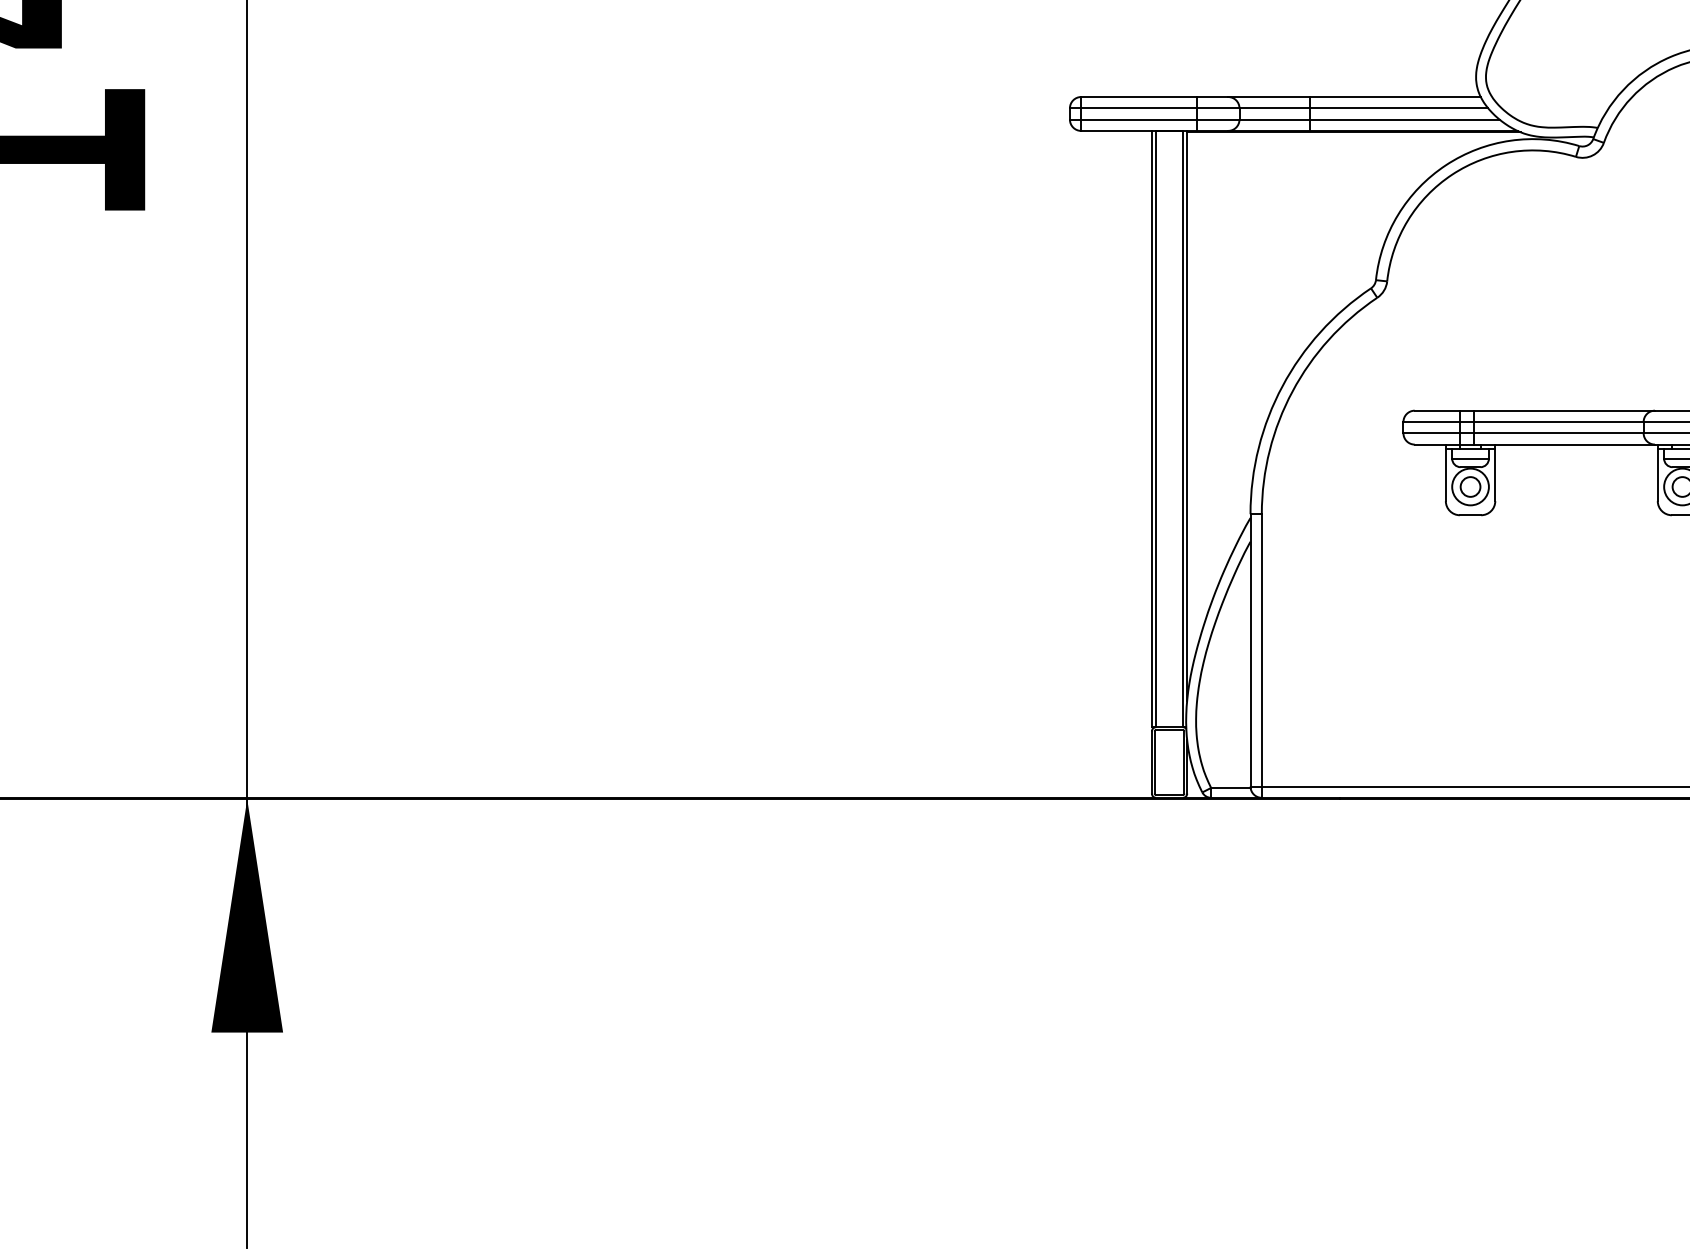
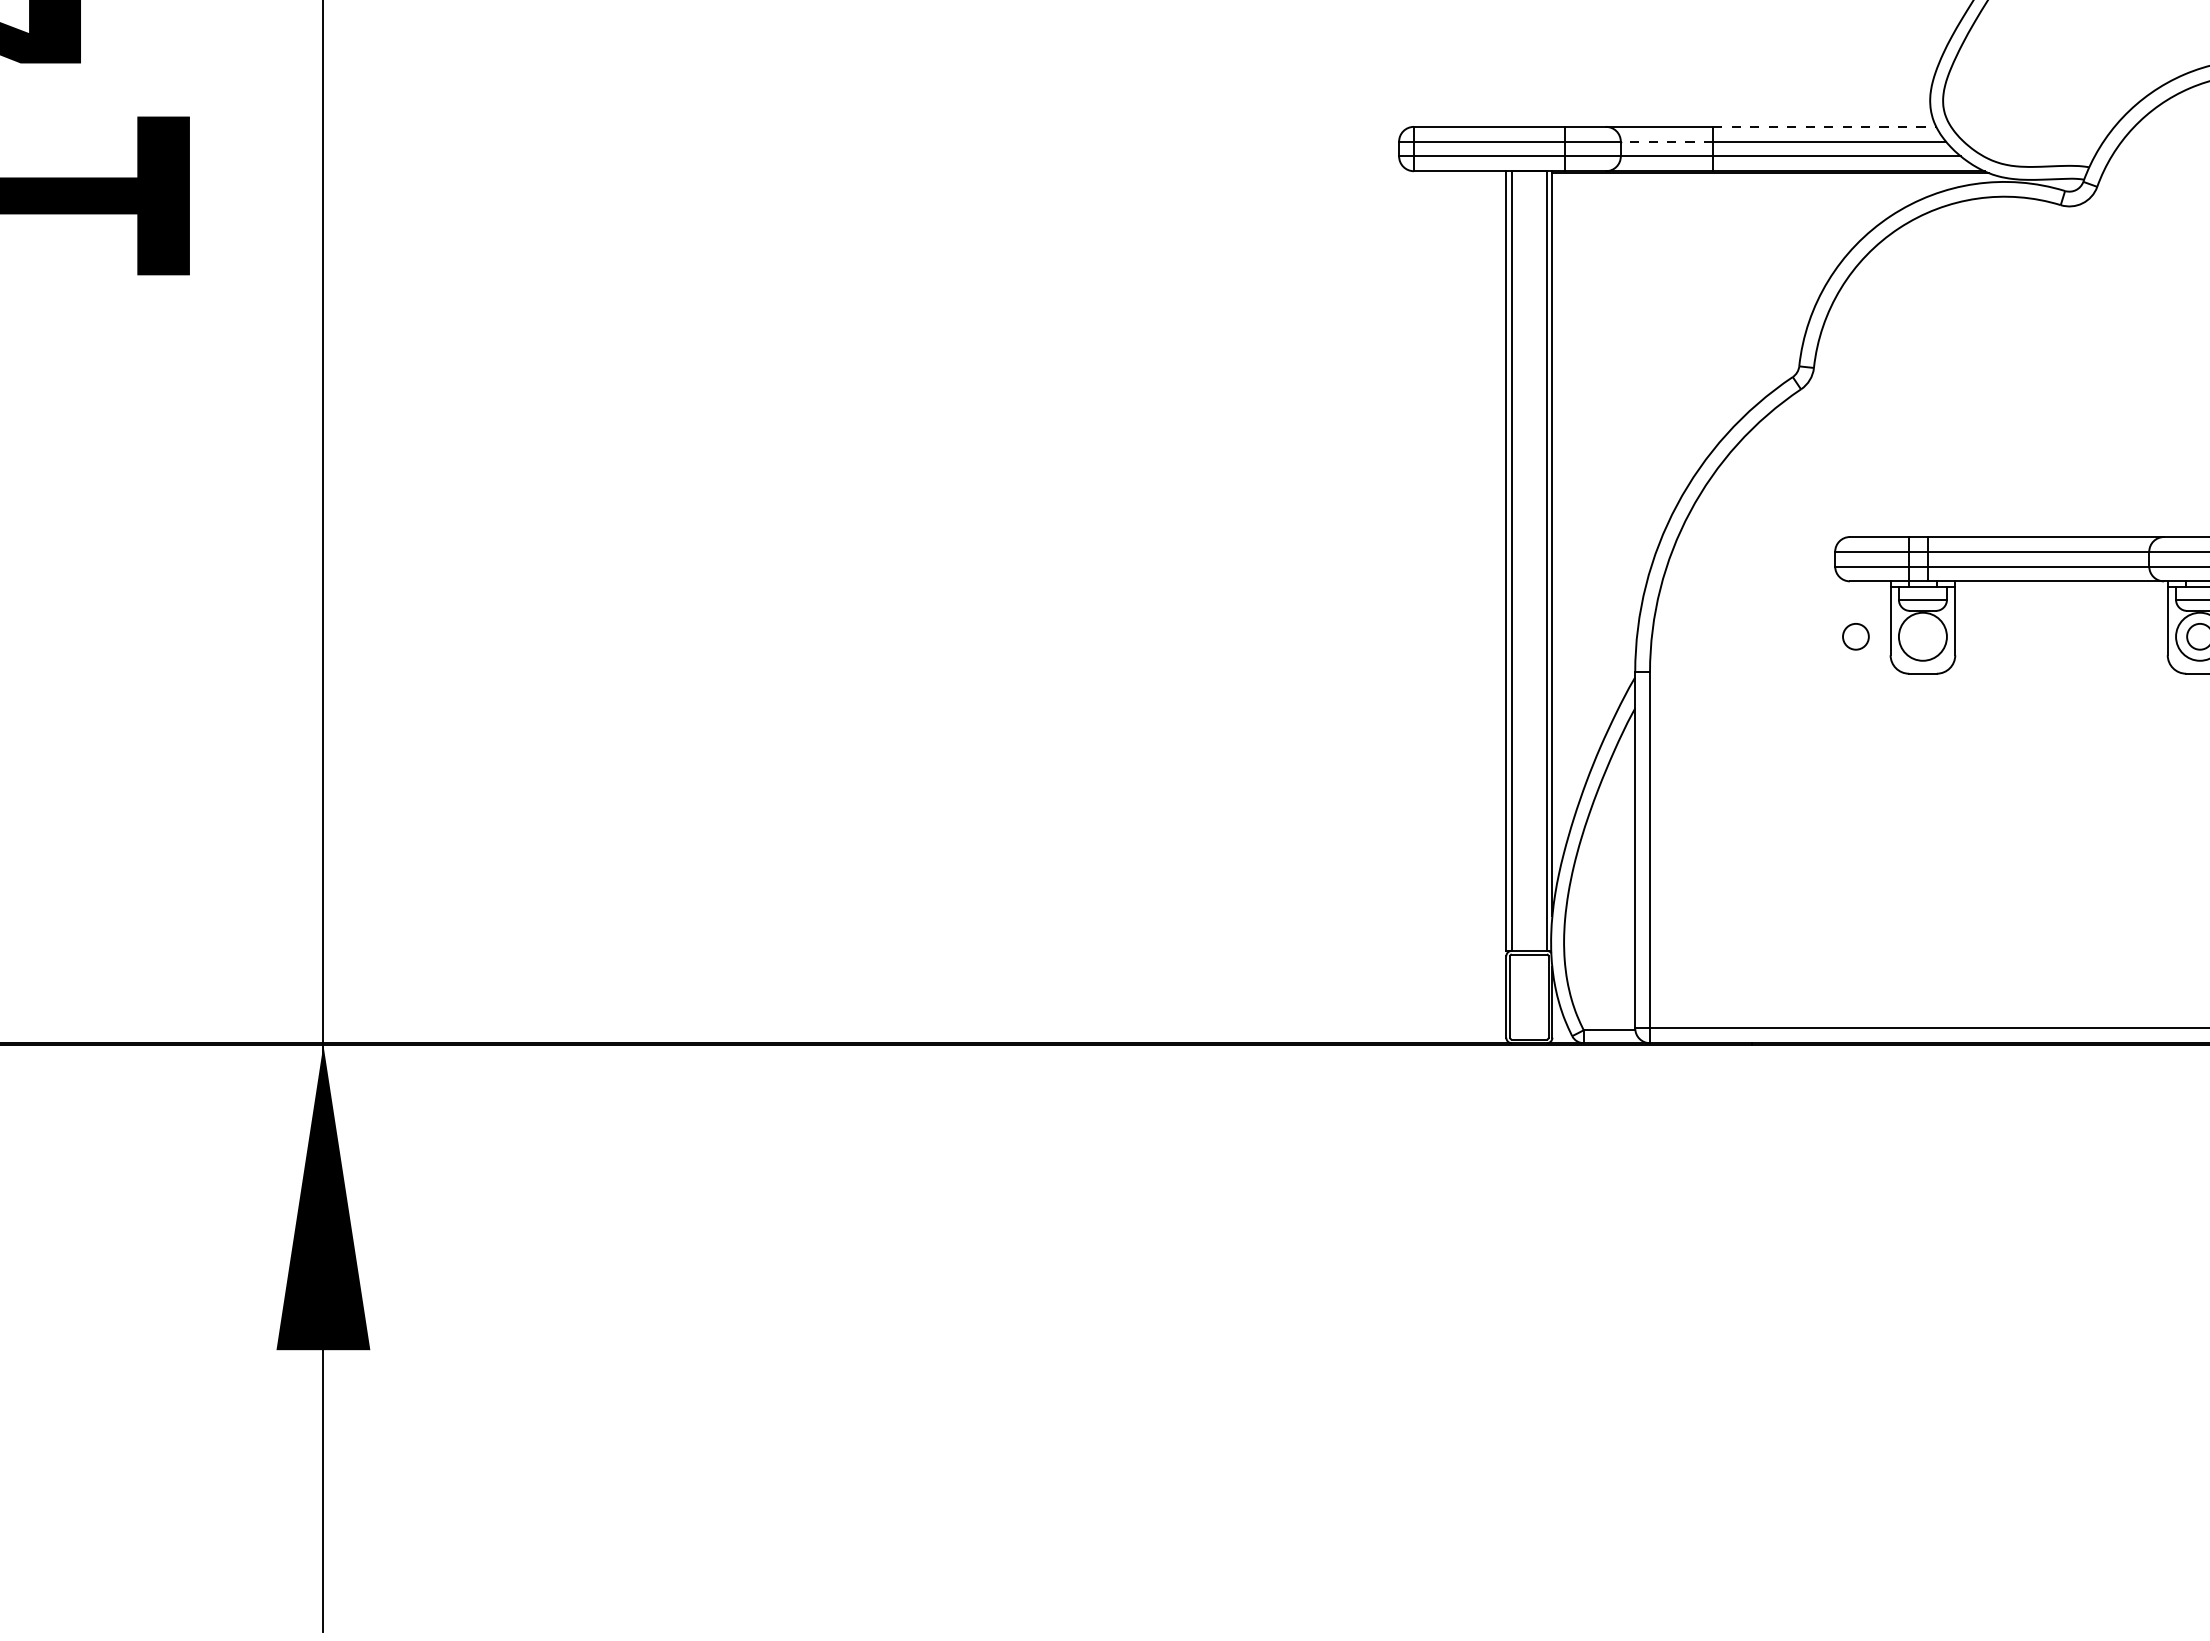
line: (1395, 96) -> (1824, 126), solid -> dashed
line: (1274, 108) -> (1666, 141), solid -> dashed
circle: (1470, 486) -> (1855, 636), moved

